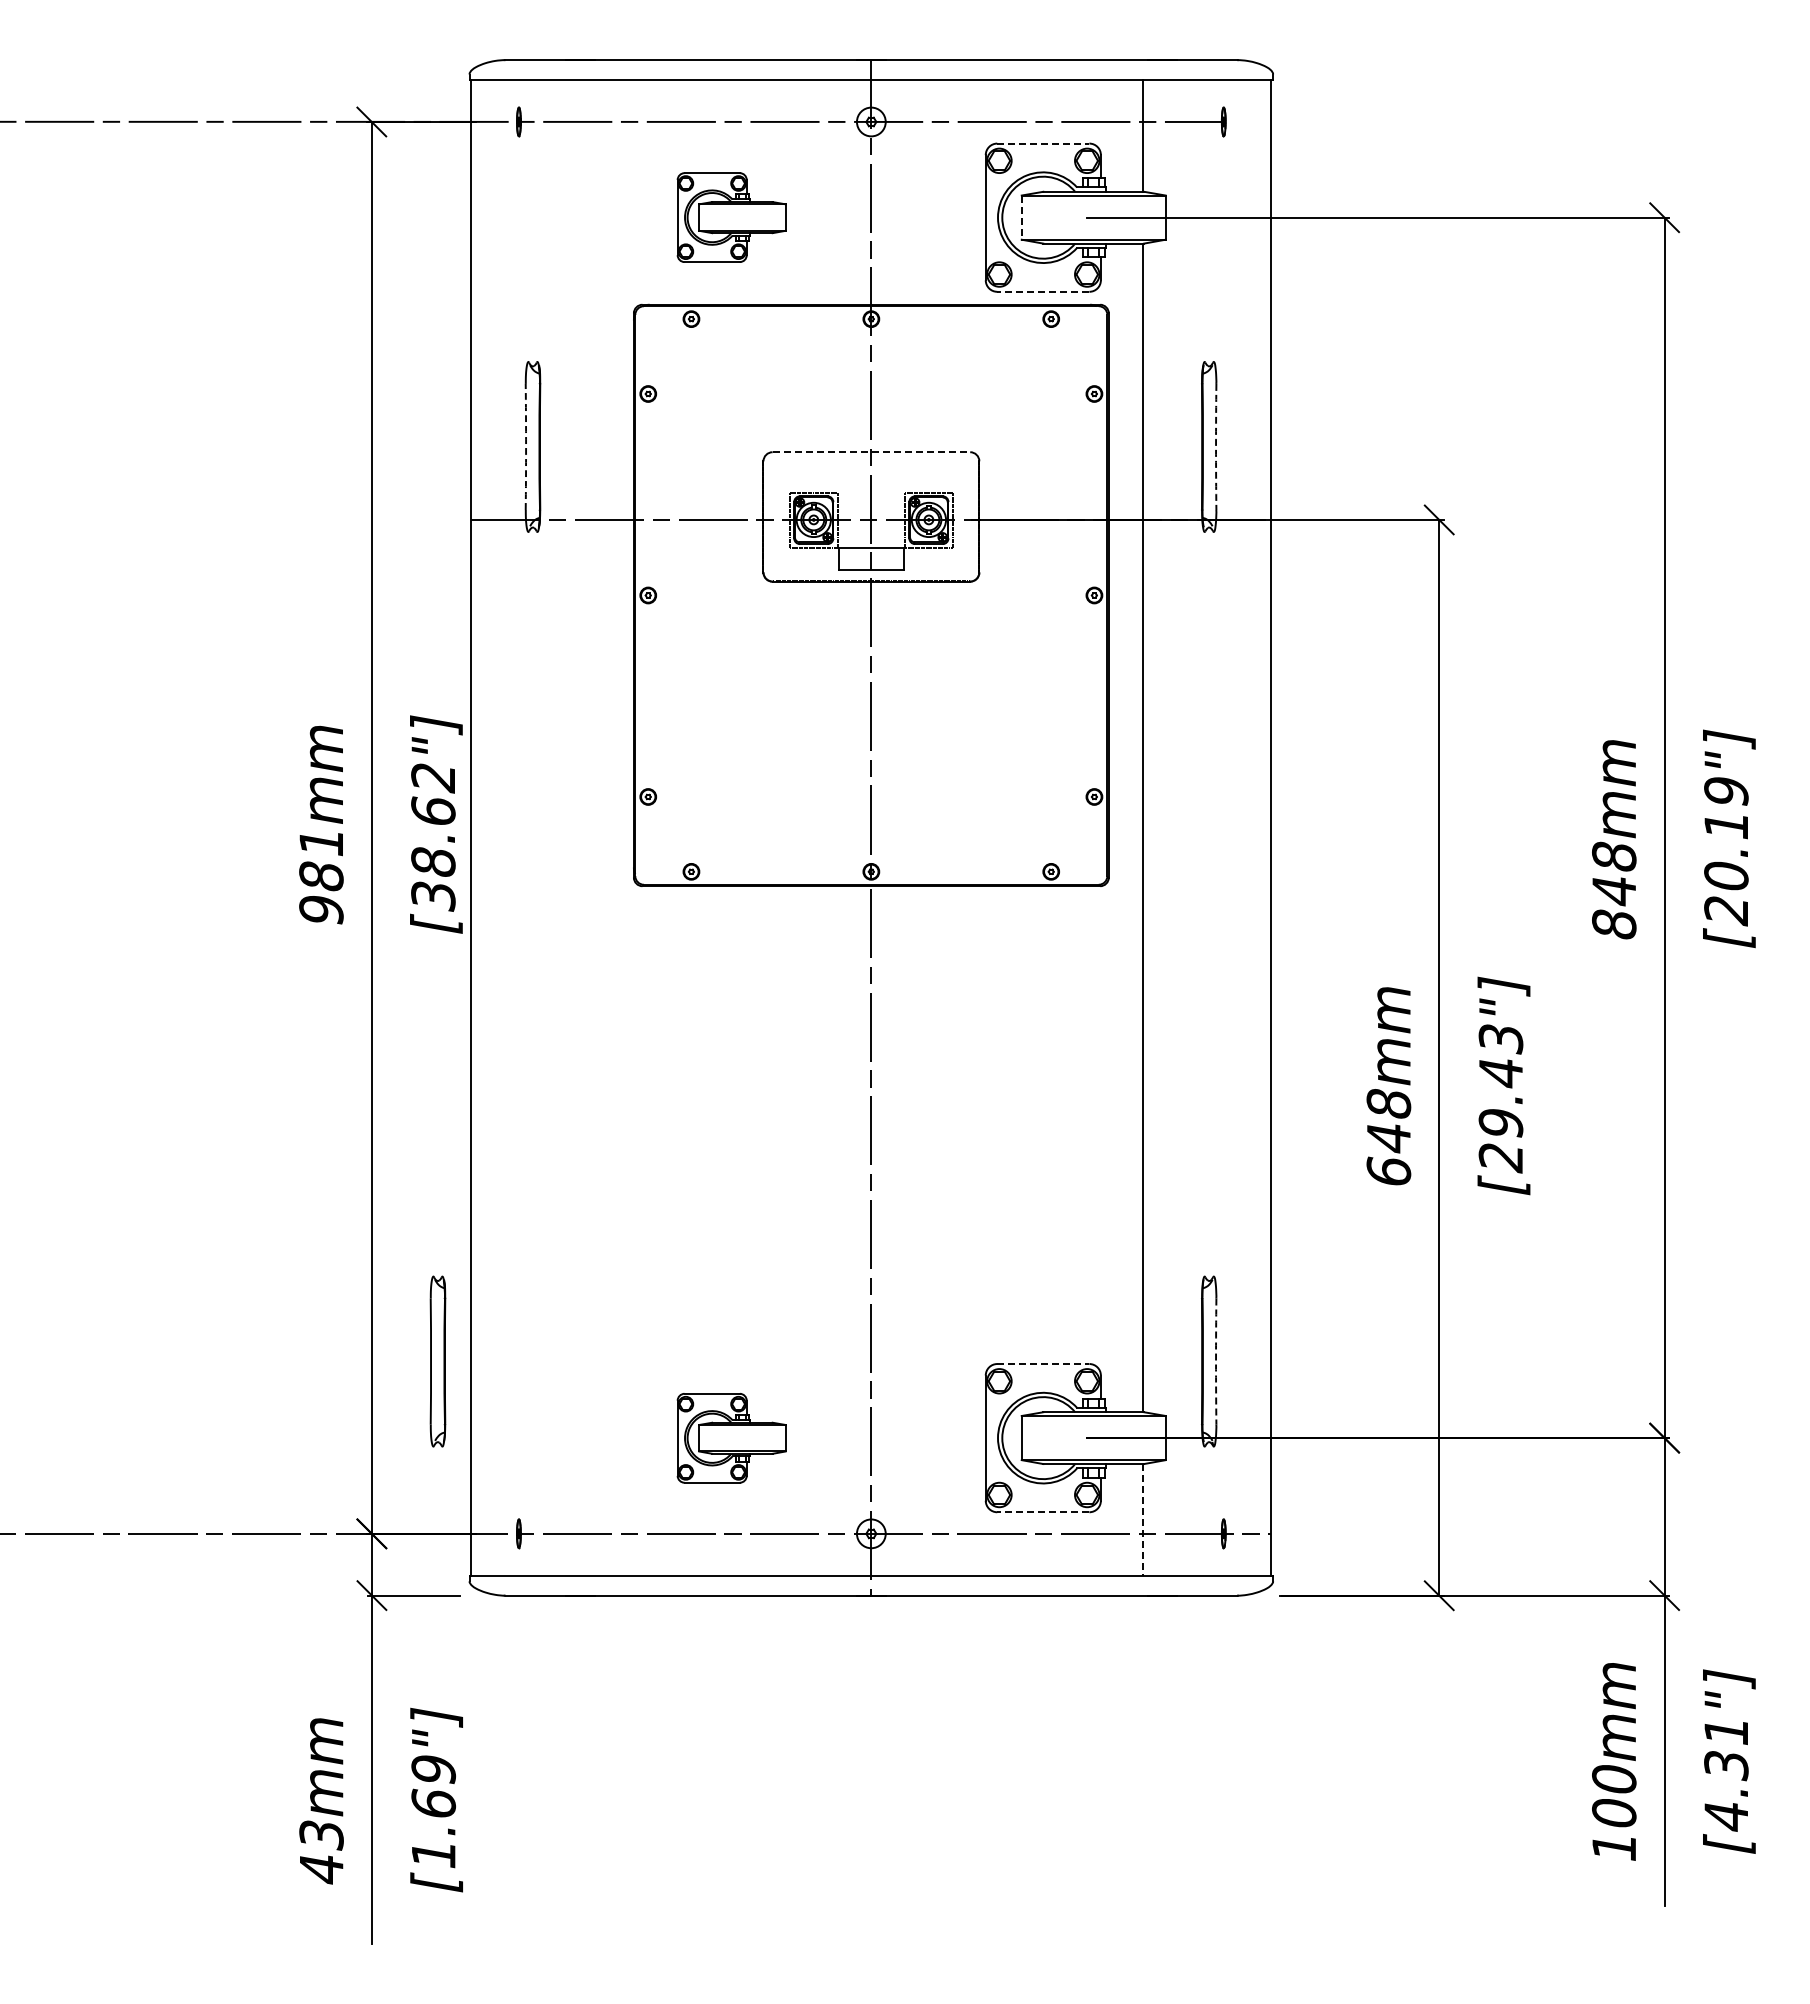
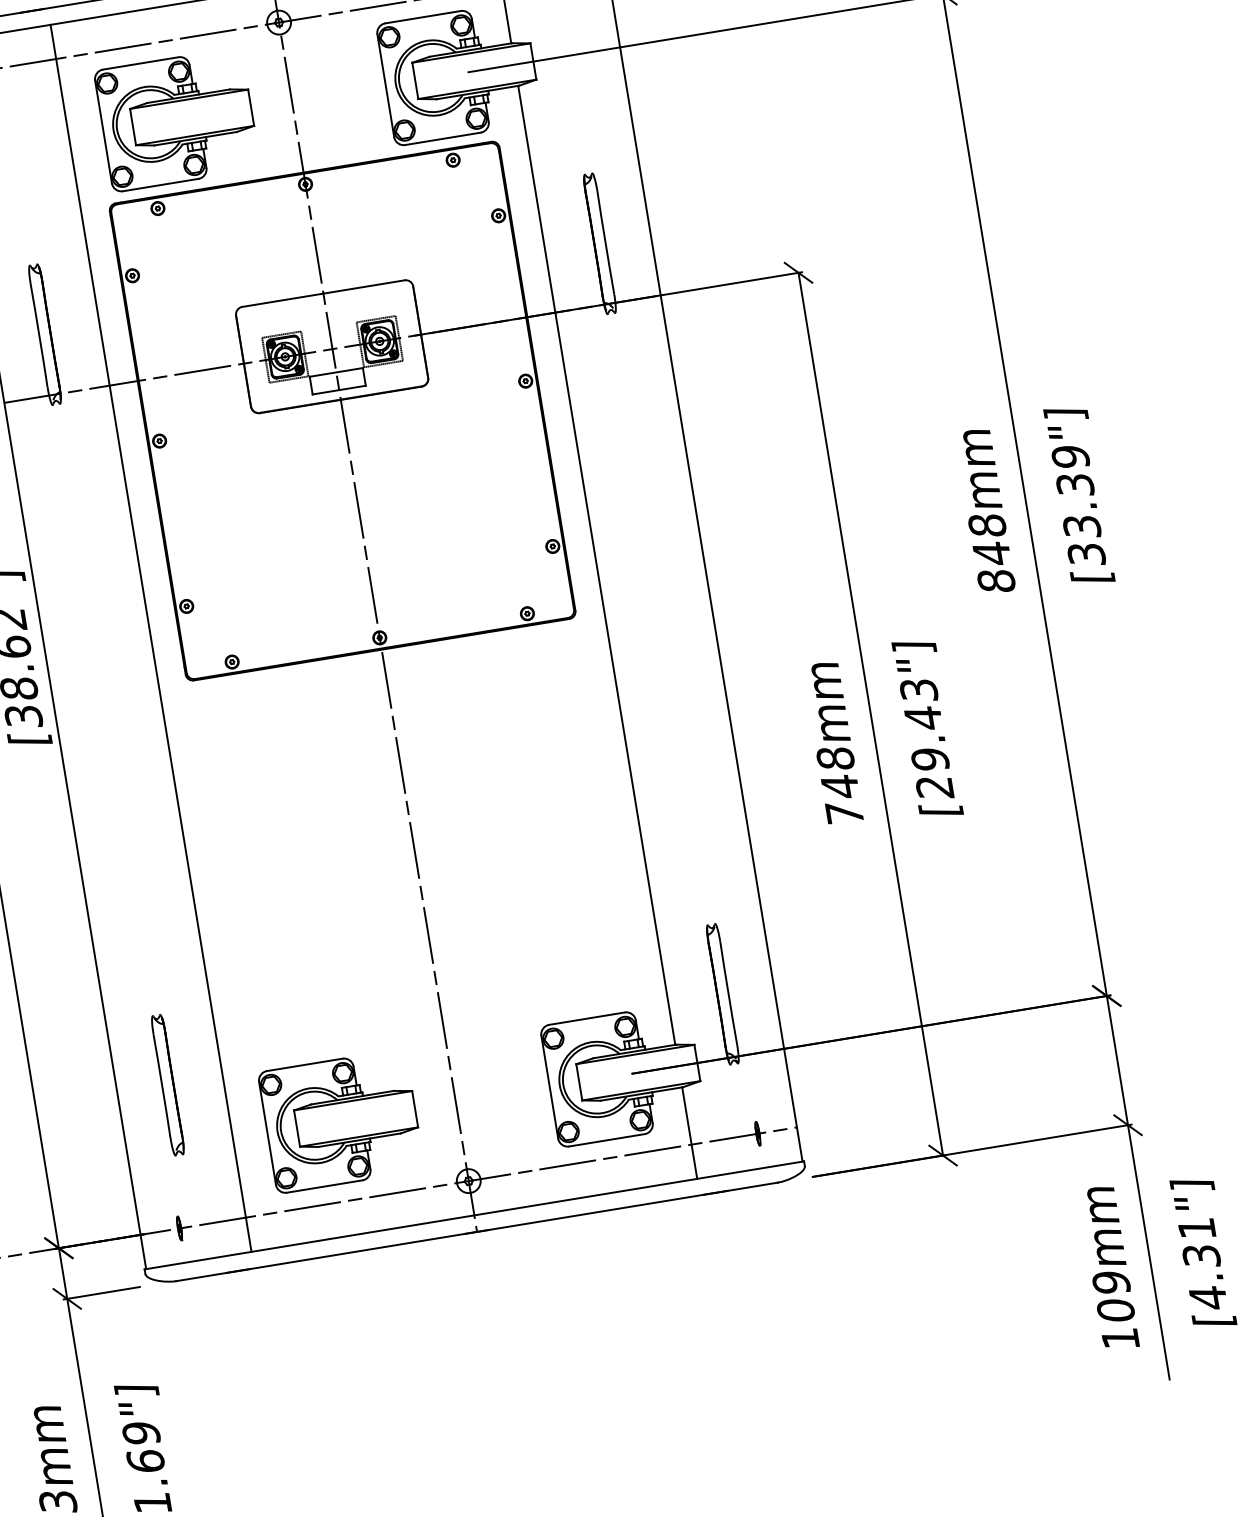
line: (1043, 143) -> (423, 17), dashed -> solid
part: (731, 217) -> (177, 119), size x1.67
line: (1021, 218) -> (415, 81), dashed -> solid
line: (1042, 291) -> (442, 138), dashed -> solid
arc: (526, 446) -> (39, 335), dashed -> solid
arc: (1216, 446) -> (605, 242), dashed -> solid
line: (871, 452) -> (323, 293), dashed -> solid
line: (599, 827) -> (150, 638), added
text: (1726, 868) -> (1081, 520), [20.19"] -> [33.39"]
text: (1388, 1170) -> (844, 813), 648mm -> 748mm
part: (437, 1361) -> (167, 1085), moved
arc: (1216, 1361) -> (728, 993), dashed -> solid
line: (1043, 1364) -> (587, 1019), dashed -> solid
part: (731, 1438) -> (341, 1121), size x1.67
line: (1042, 1512) -> (606, 1140), dashed -> solid
line: (1142, 1519) -> (689, 1132), dashed -> solid
text: (1614, 1779) -> (1111, 1282), 100mm -> 109mm

